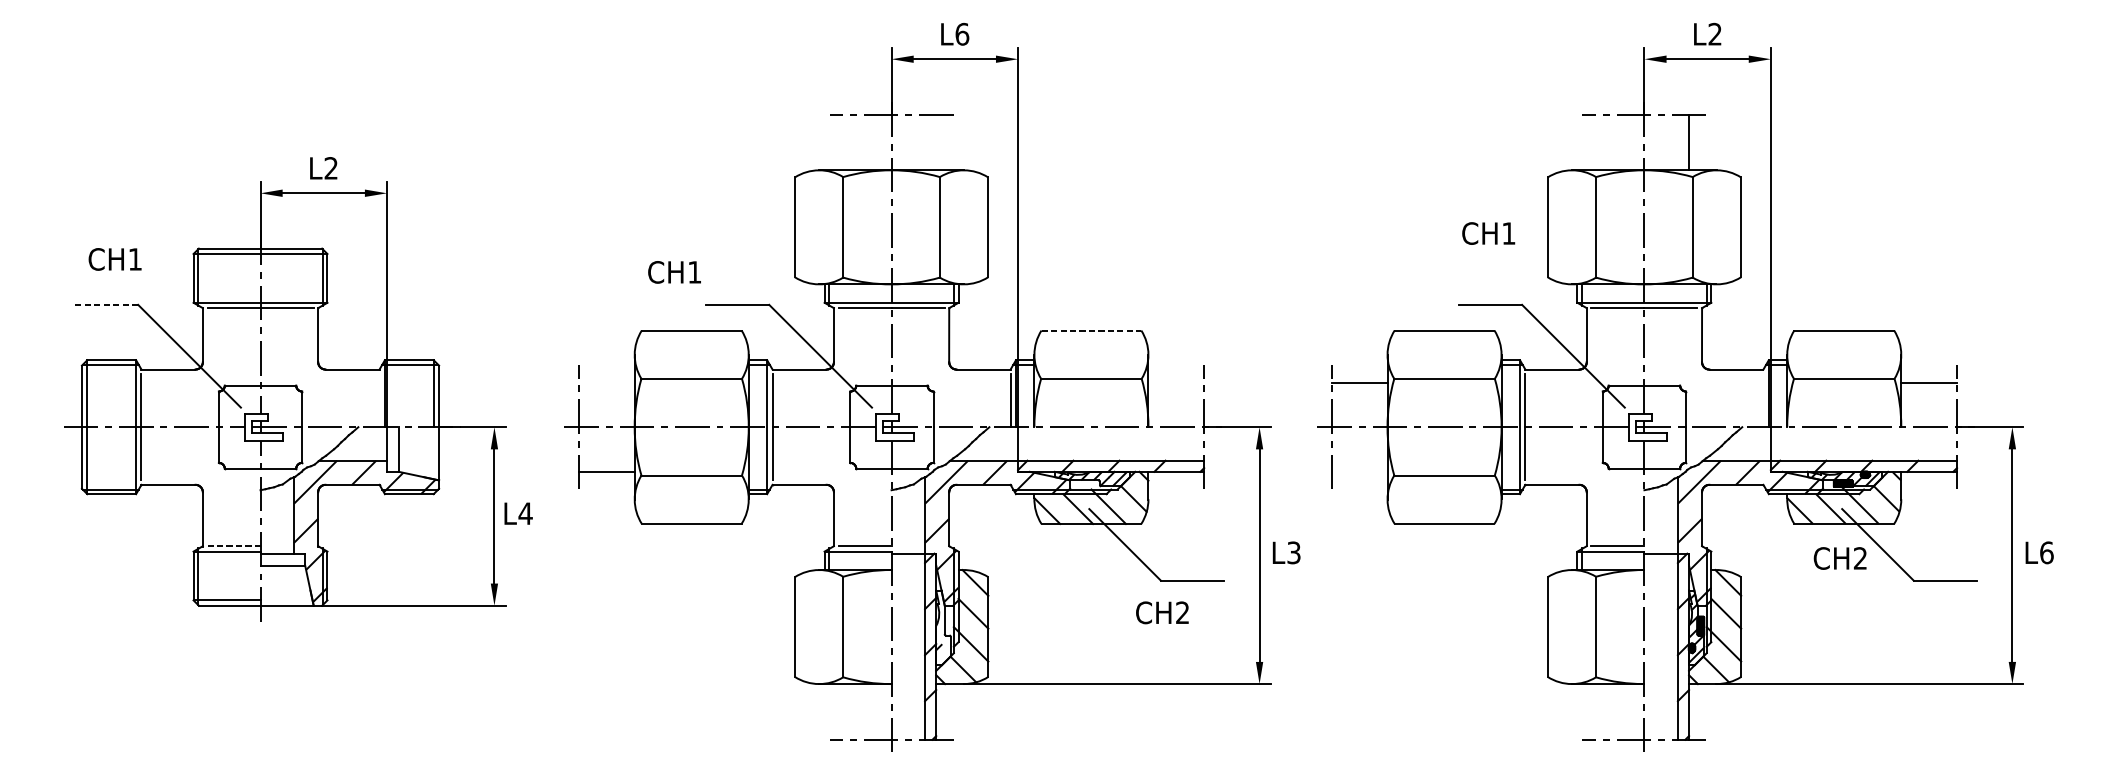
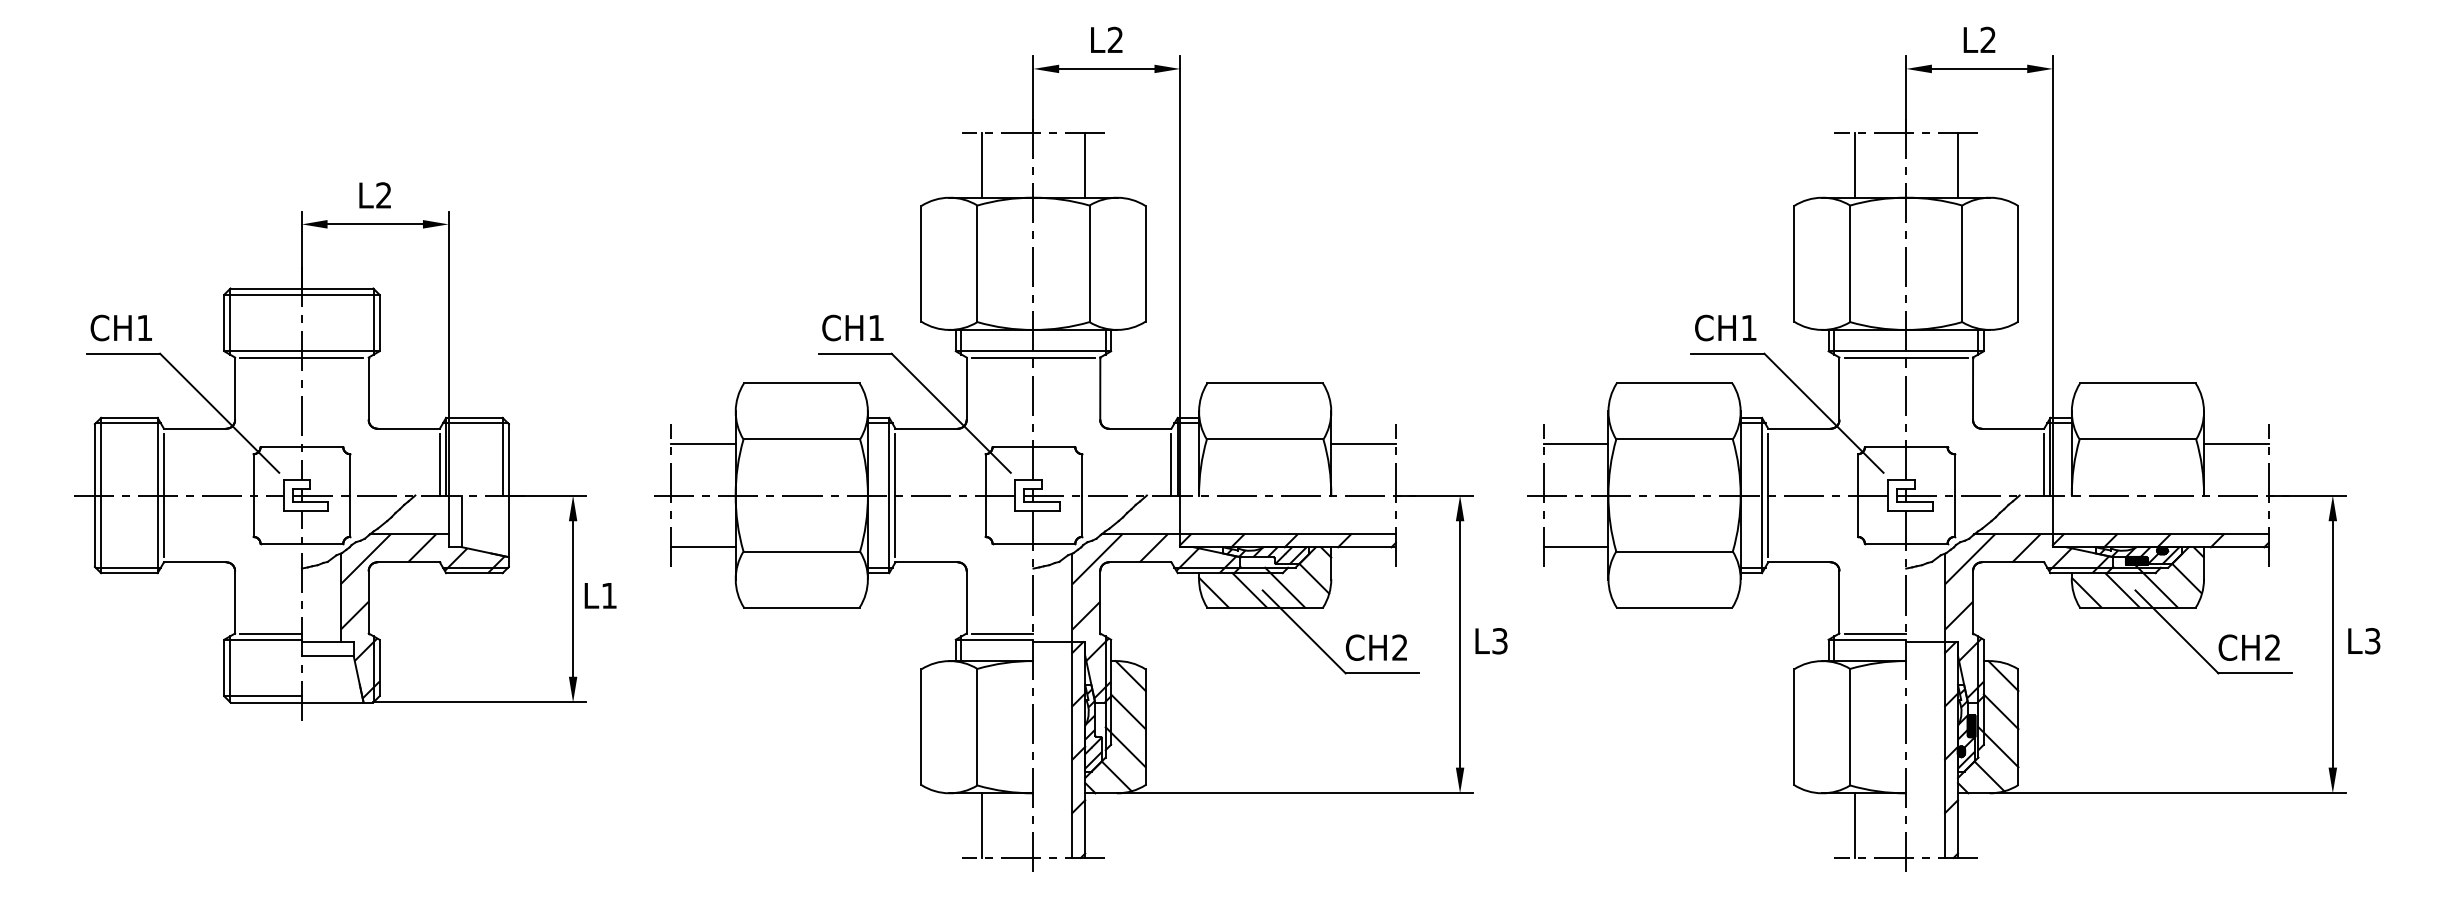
text: (962, 33) -> (1115, 39), L6 -> L2
line: (846, 142) -> (981, 165), added
line: (936, 142) -> (1085, 165), added
line: (1599, 142) -> (1854, 165), added
text: (1488, 233) -> (1725, 327), moved
text: (114, 258) -> (120, 327), moved
text: (674, 271) -> (852, 327), moved
line: (106, 304) -> (123, 353), dashed -> solid
line: (1091, 330) -> (1265, 383), dashed -> solid
line: (606, 382) -> (703, 443), added
line: (1176, 382) -> (1363, 443), added
line: (379, 400) -> (439, 464), added
line: (1763, 400) -> (2044, 464), added
line: (1359, 472) -> (1575, 547), added
text: (524, 513) -> (608, 595), L4 -> L1
line: (234, 546) -> (271, 633), dashed -> solid
text: (2046, 553) -> (2372, 641), L6 -> L3
text: (1839, 558) -> (2248, 647), moved
text: (1161, 612) -> (1375, 647), moved
hatch: (943, 628) -> (1093, 728), added
line: (846, 711) -> (981, 825), added
line: (1599, 711) -> (1854, 825), added

